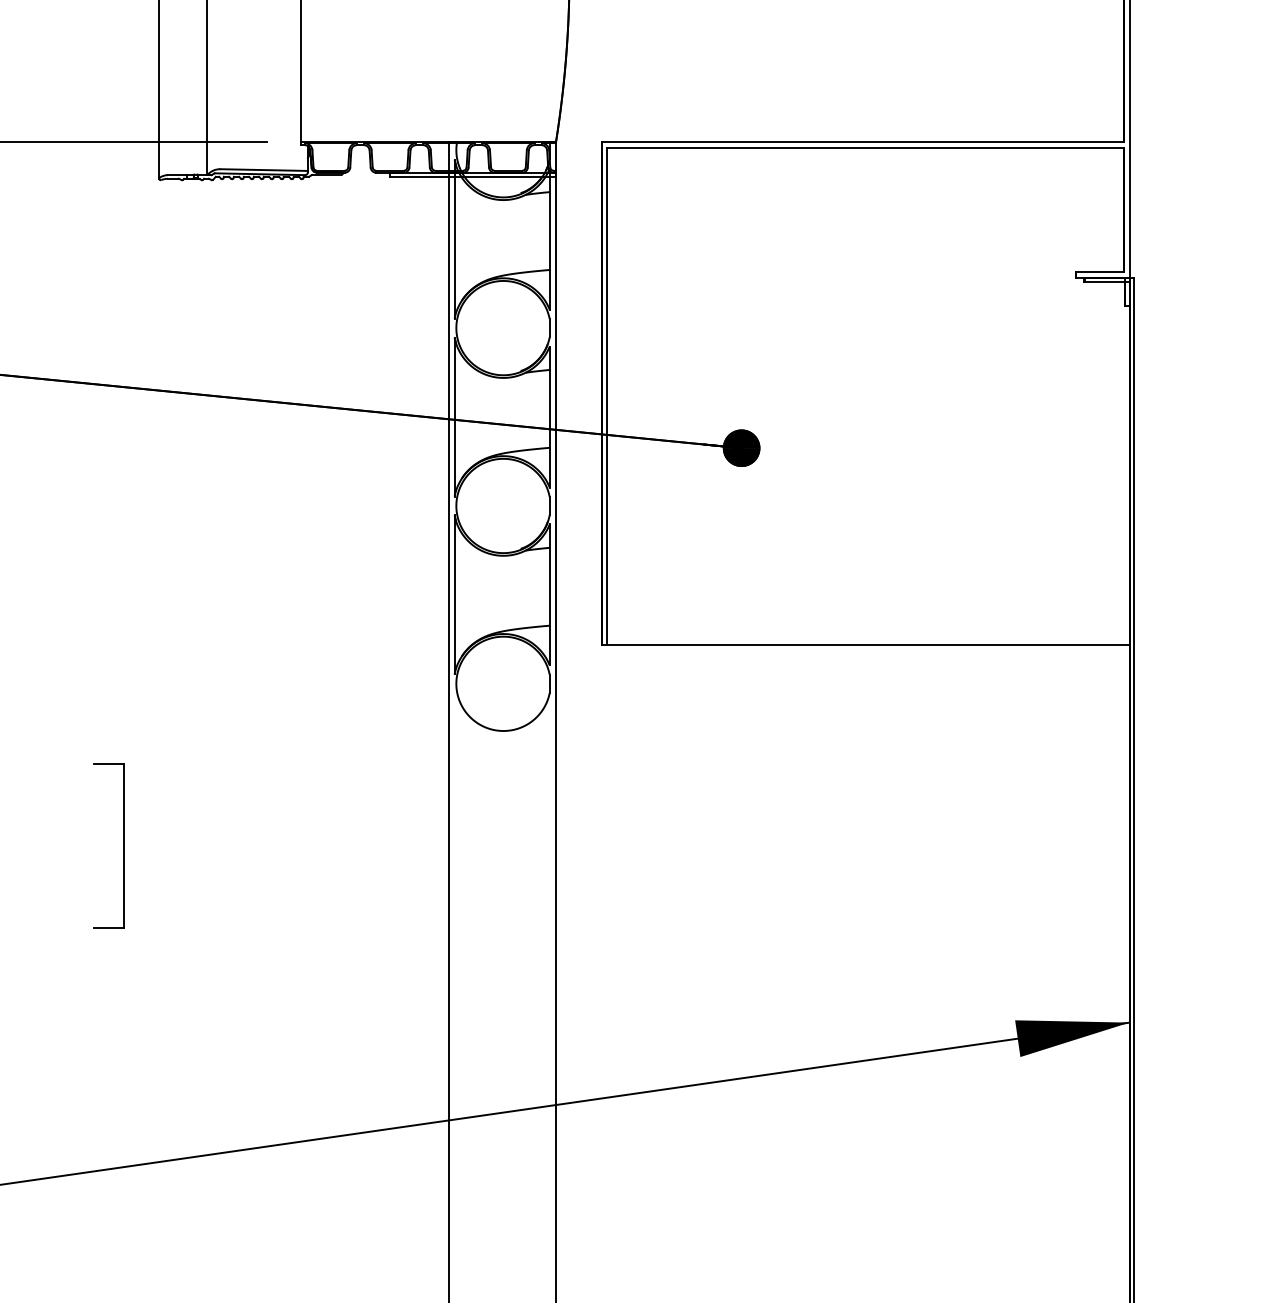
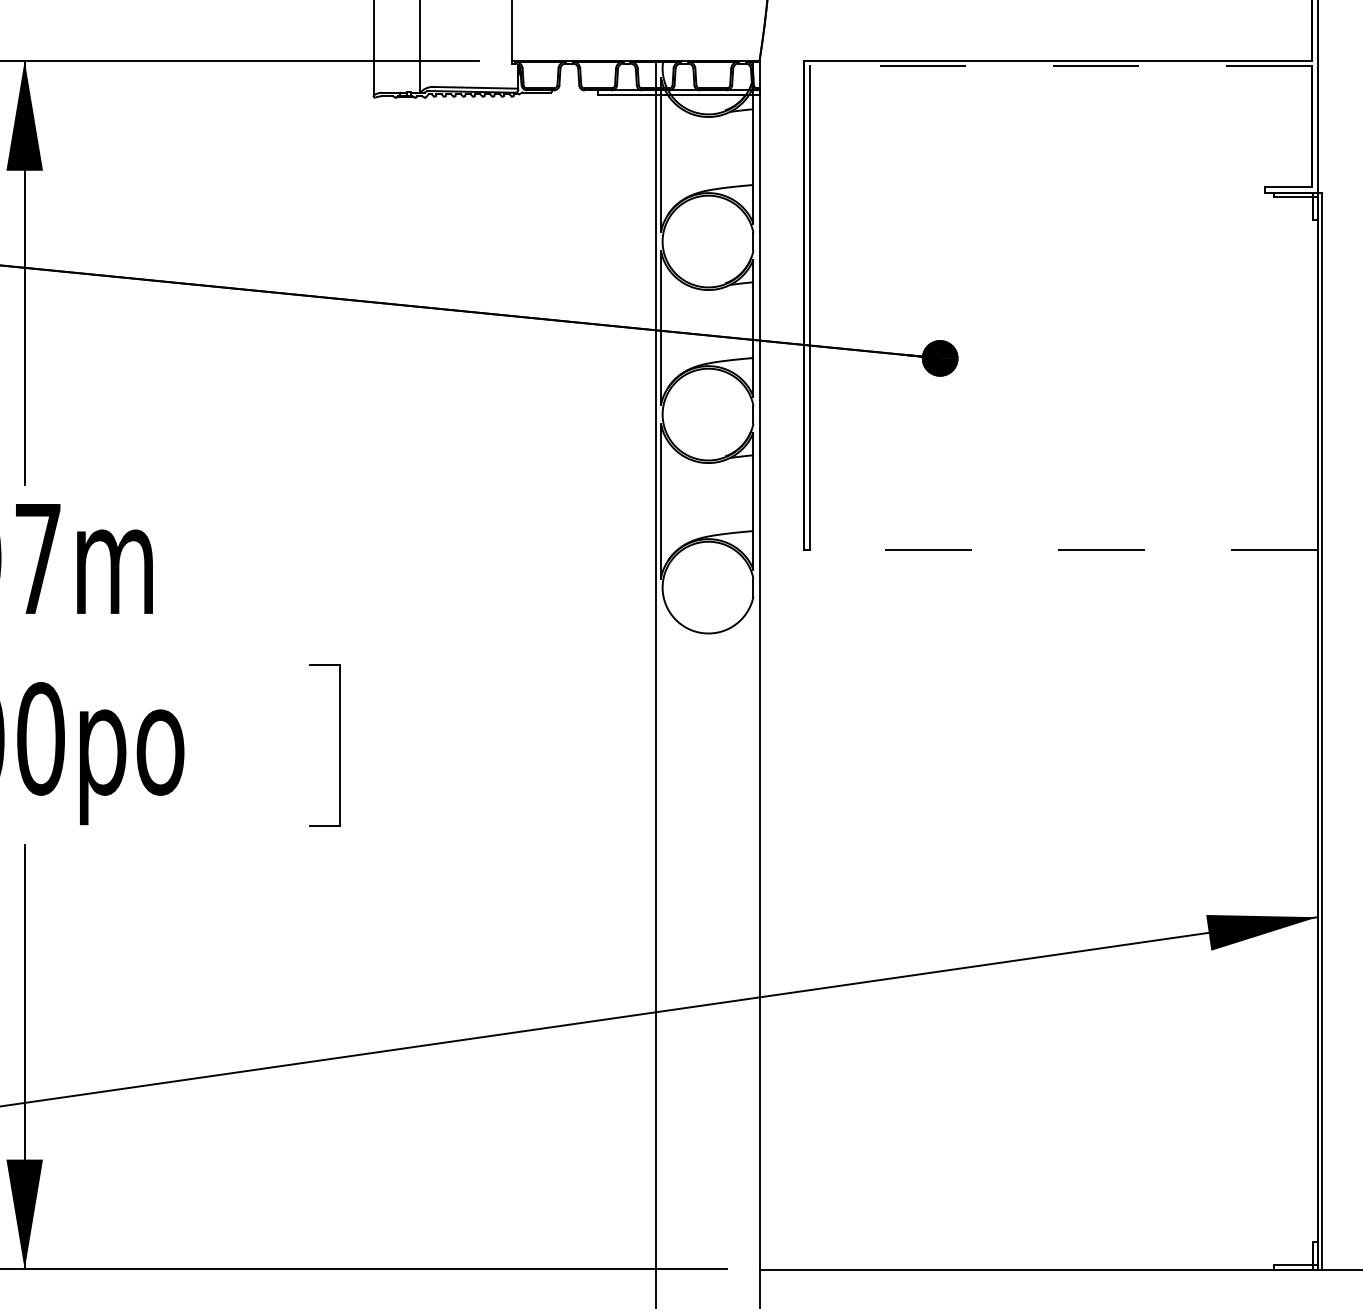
line: (865, 148) -> (1060, 66), solid -> dashed
line: (868, 644) -> (1063, 549), solid -> dashed

